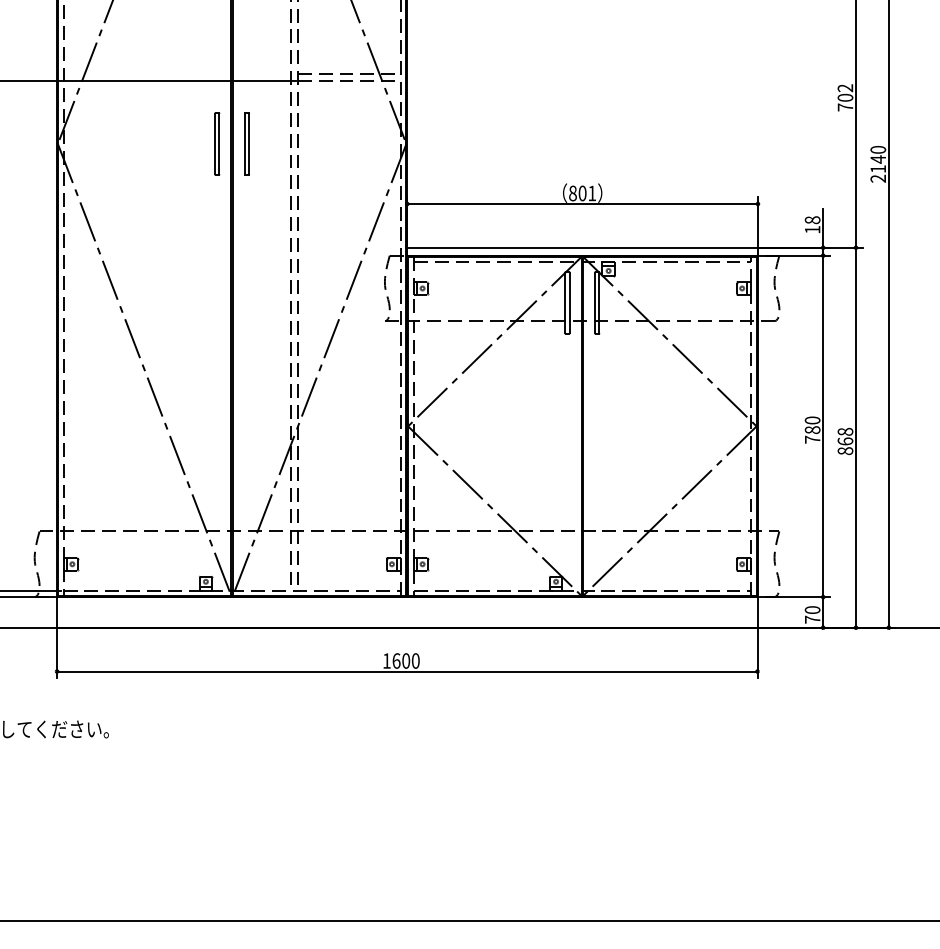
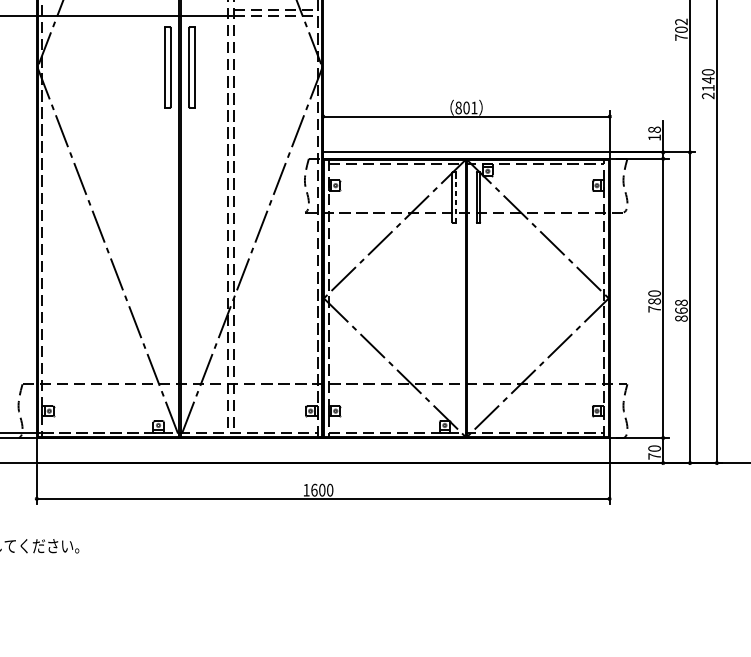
part: (217, 143) -> (168, 67), size x1.6
part: (246, 143) -> (191, 67), size x1.6
line: (569, 303) -> (455, 197), solid -> dashed

